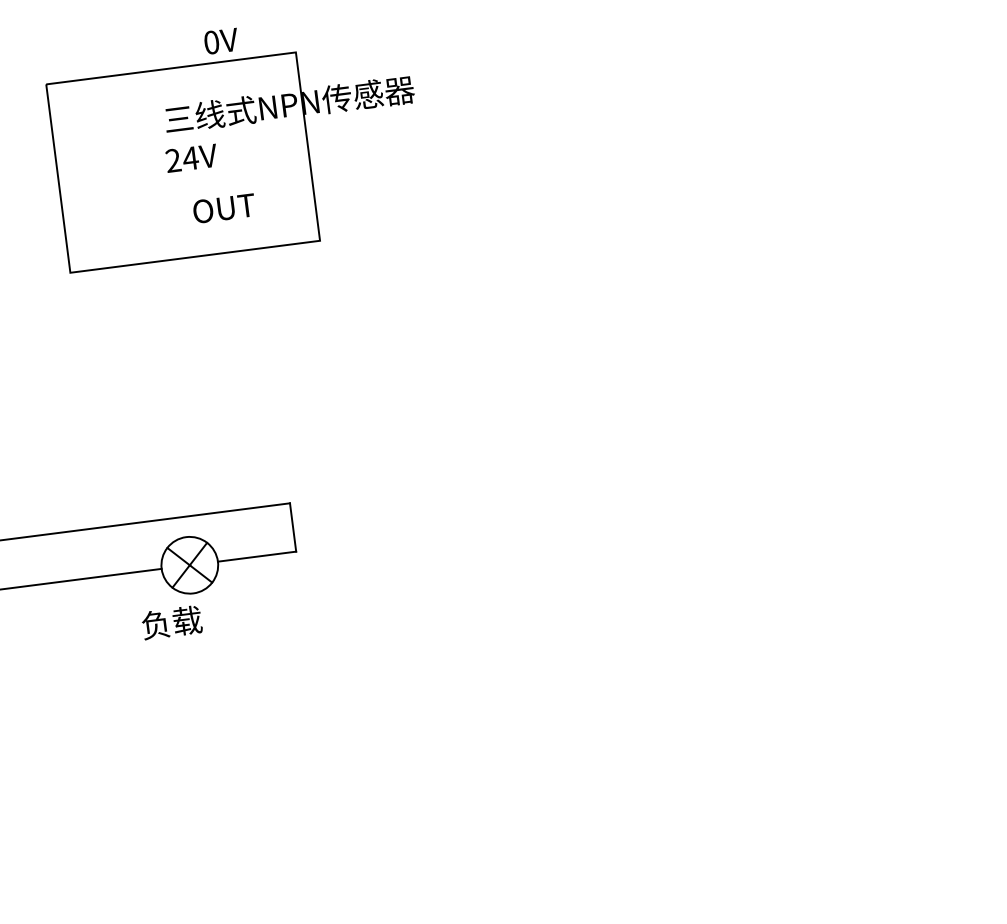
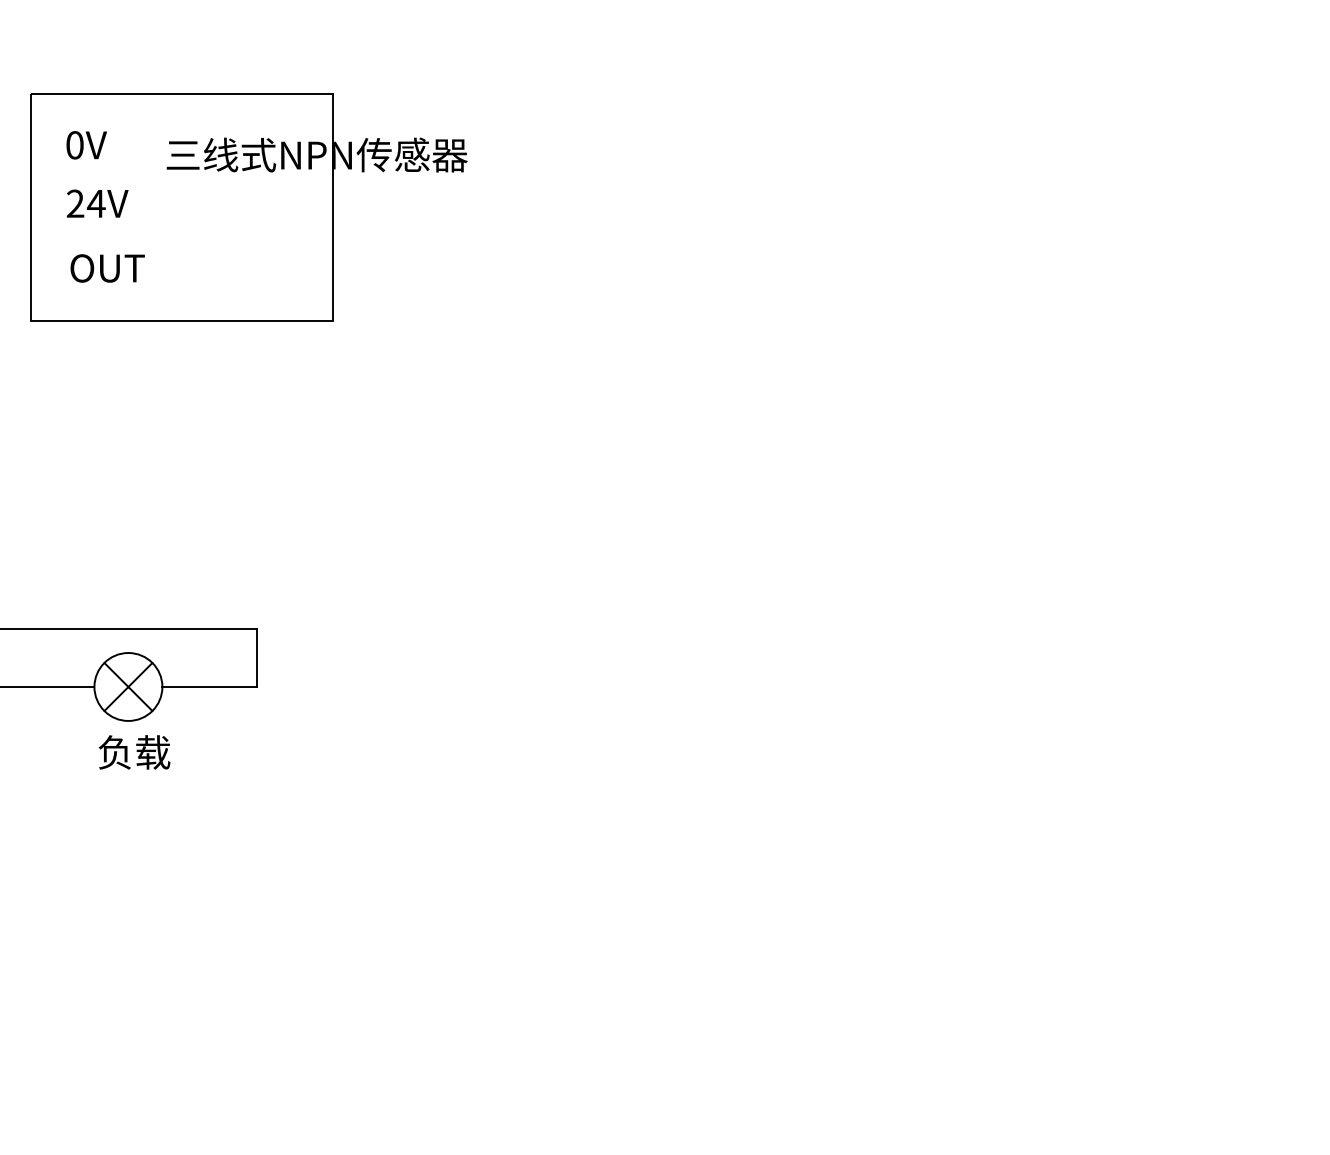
text: (221, 41) -> (86, 145), moved
text: (191, 158) -> (97, 203), moved
text: (224, 208) -> (107, 268), moved
text: (171, 622) -> (134, 752), moved

